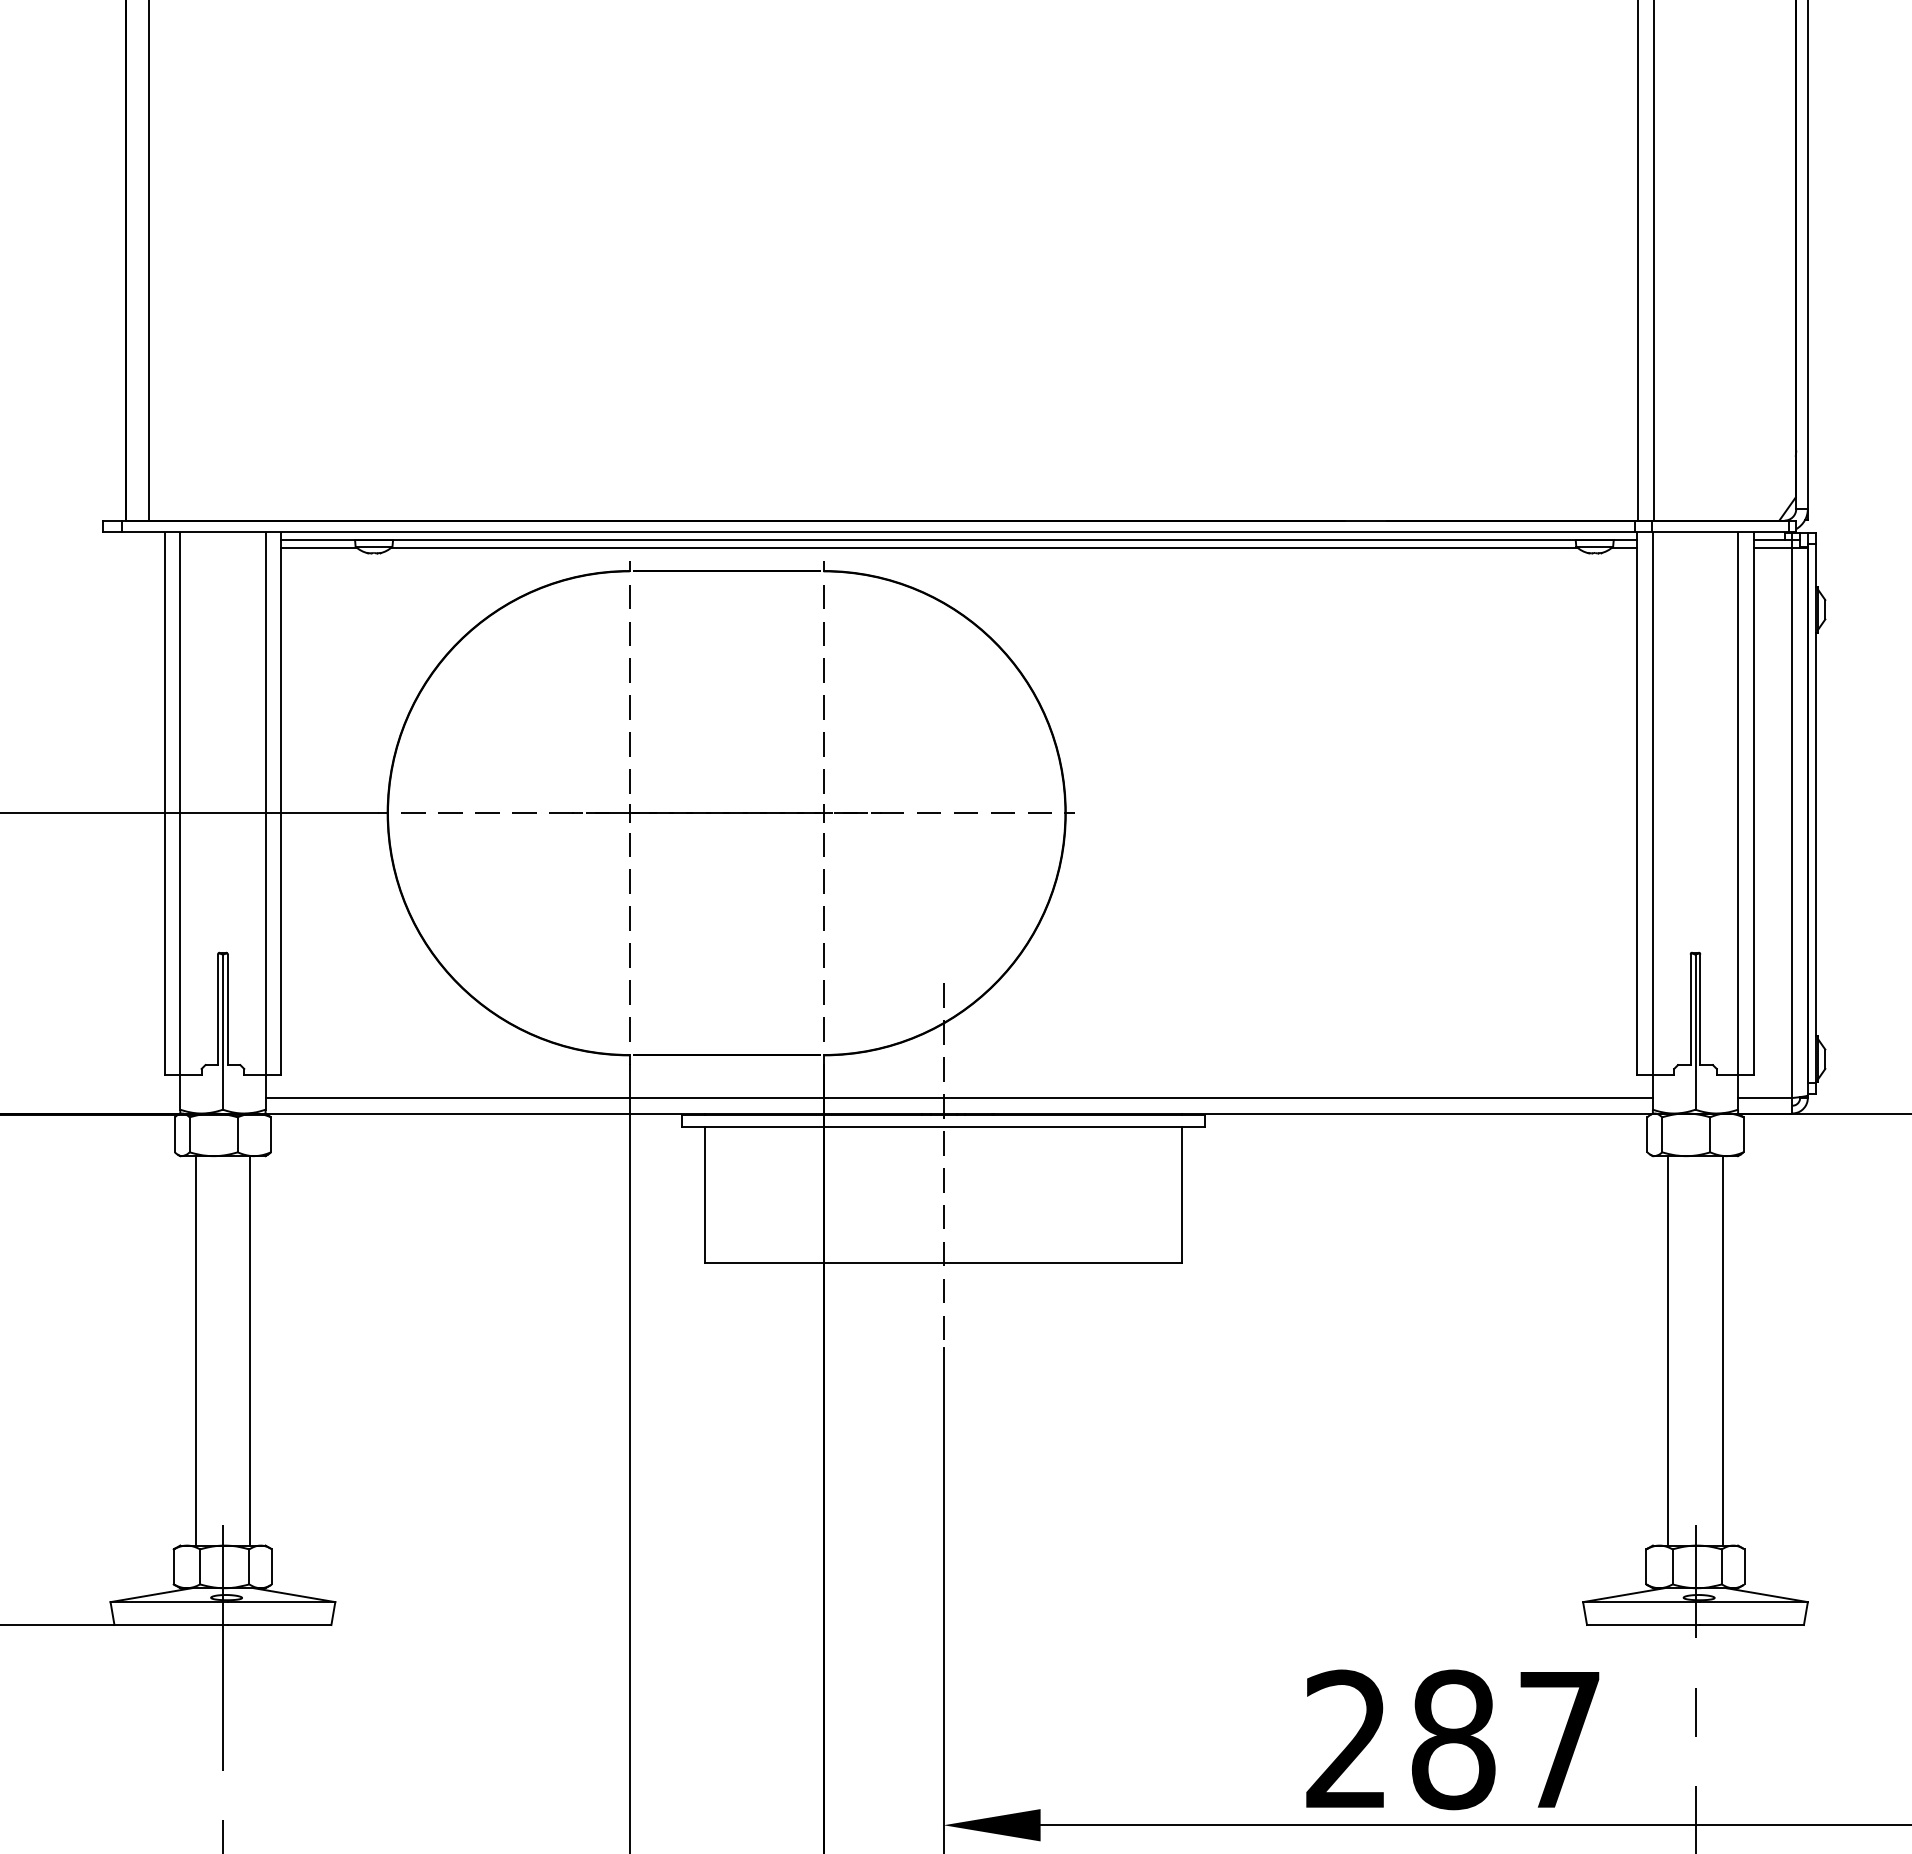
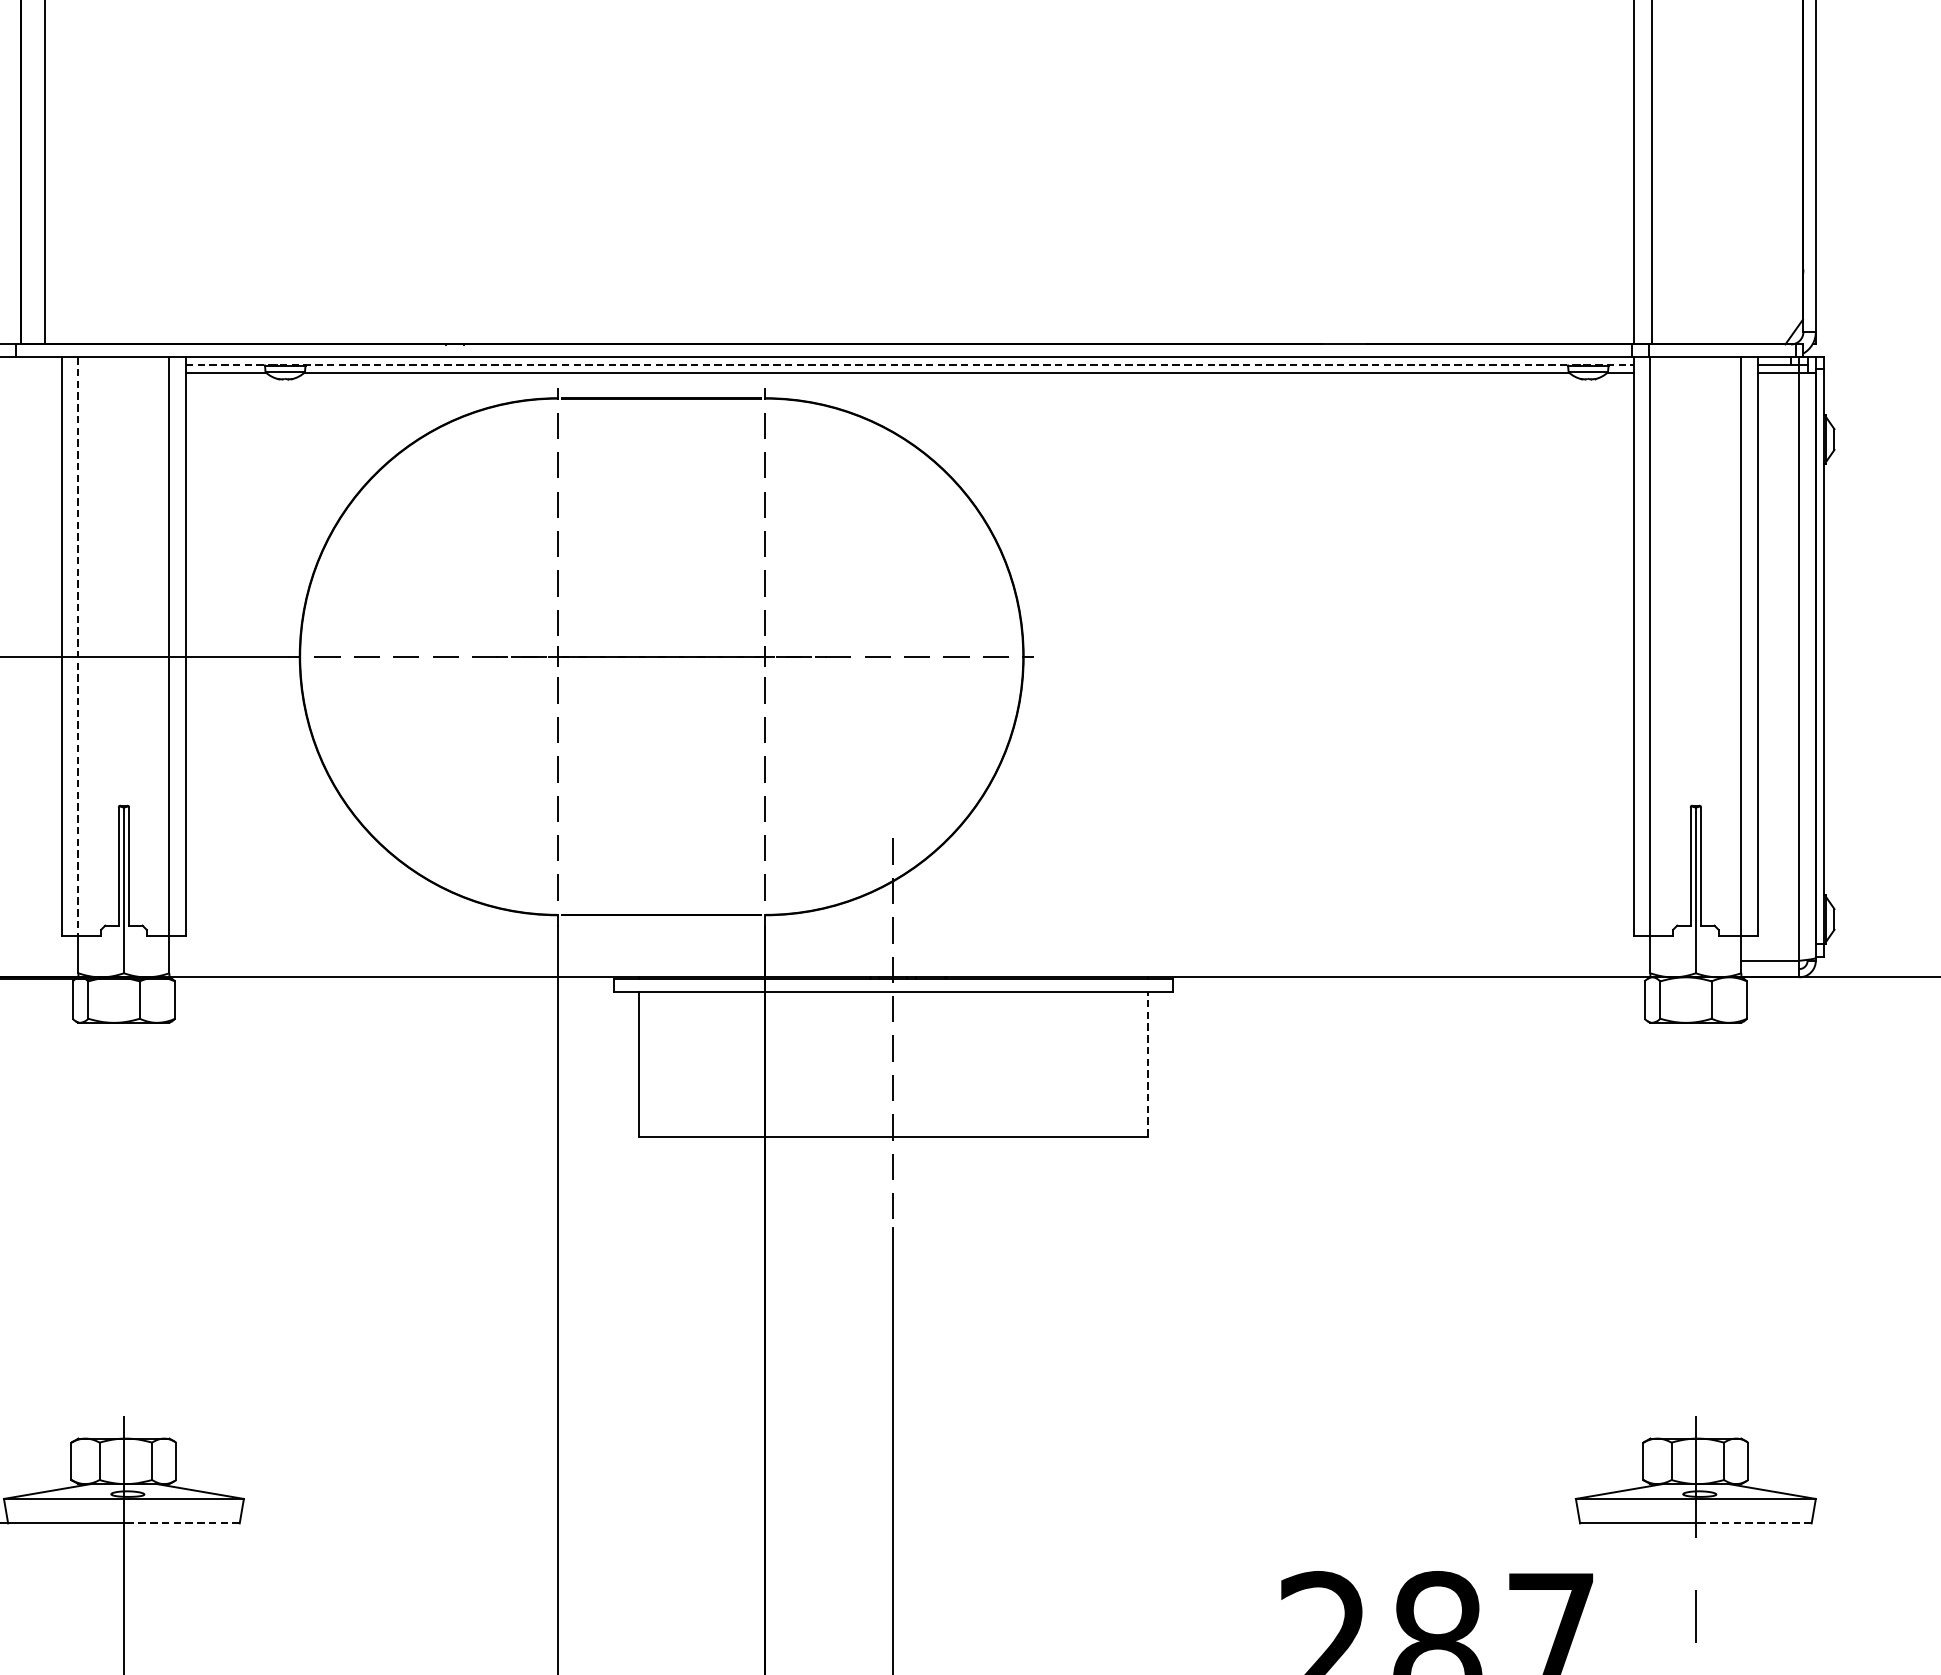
line: (959, 540) -> (910, 365), solid -> dashed
line: (180, 804) -> (78, 647), solid -> dashed
line: (958, 1098) -> (909, 961), removed
line: (1182, 1194) -> (1148, 1063), solid -> dashed
line: (195, 1350) -> (94, 1230), removed
line: (250, 1350) -> (153, 1230), removed
line: (1668, 1350) -> (1667, 1230), removed
line: (1722, 1350) -> (1724, 1230), removed
line: (279, 1625) -> (184, 1523), solid -> dashed
line: (1752, 1625) -> (1756, 1523), solid -> dashed

